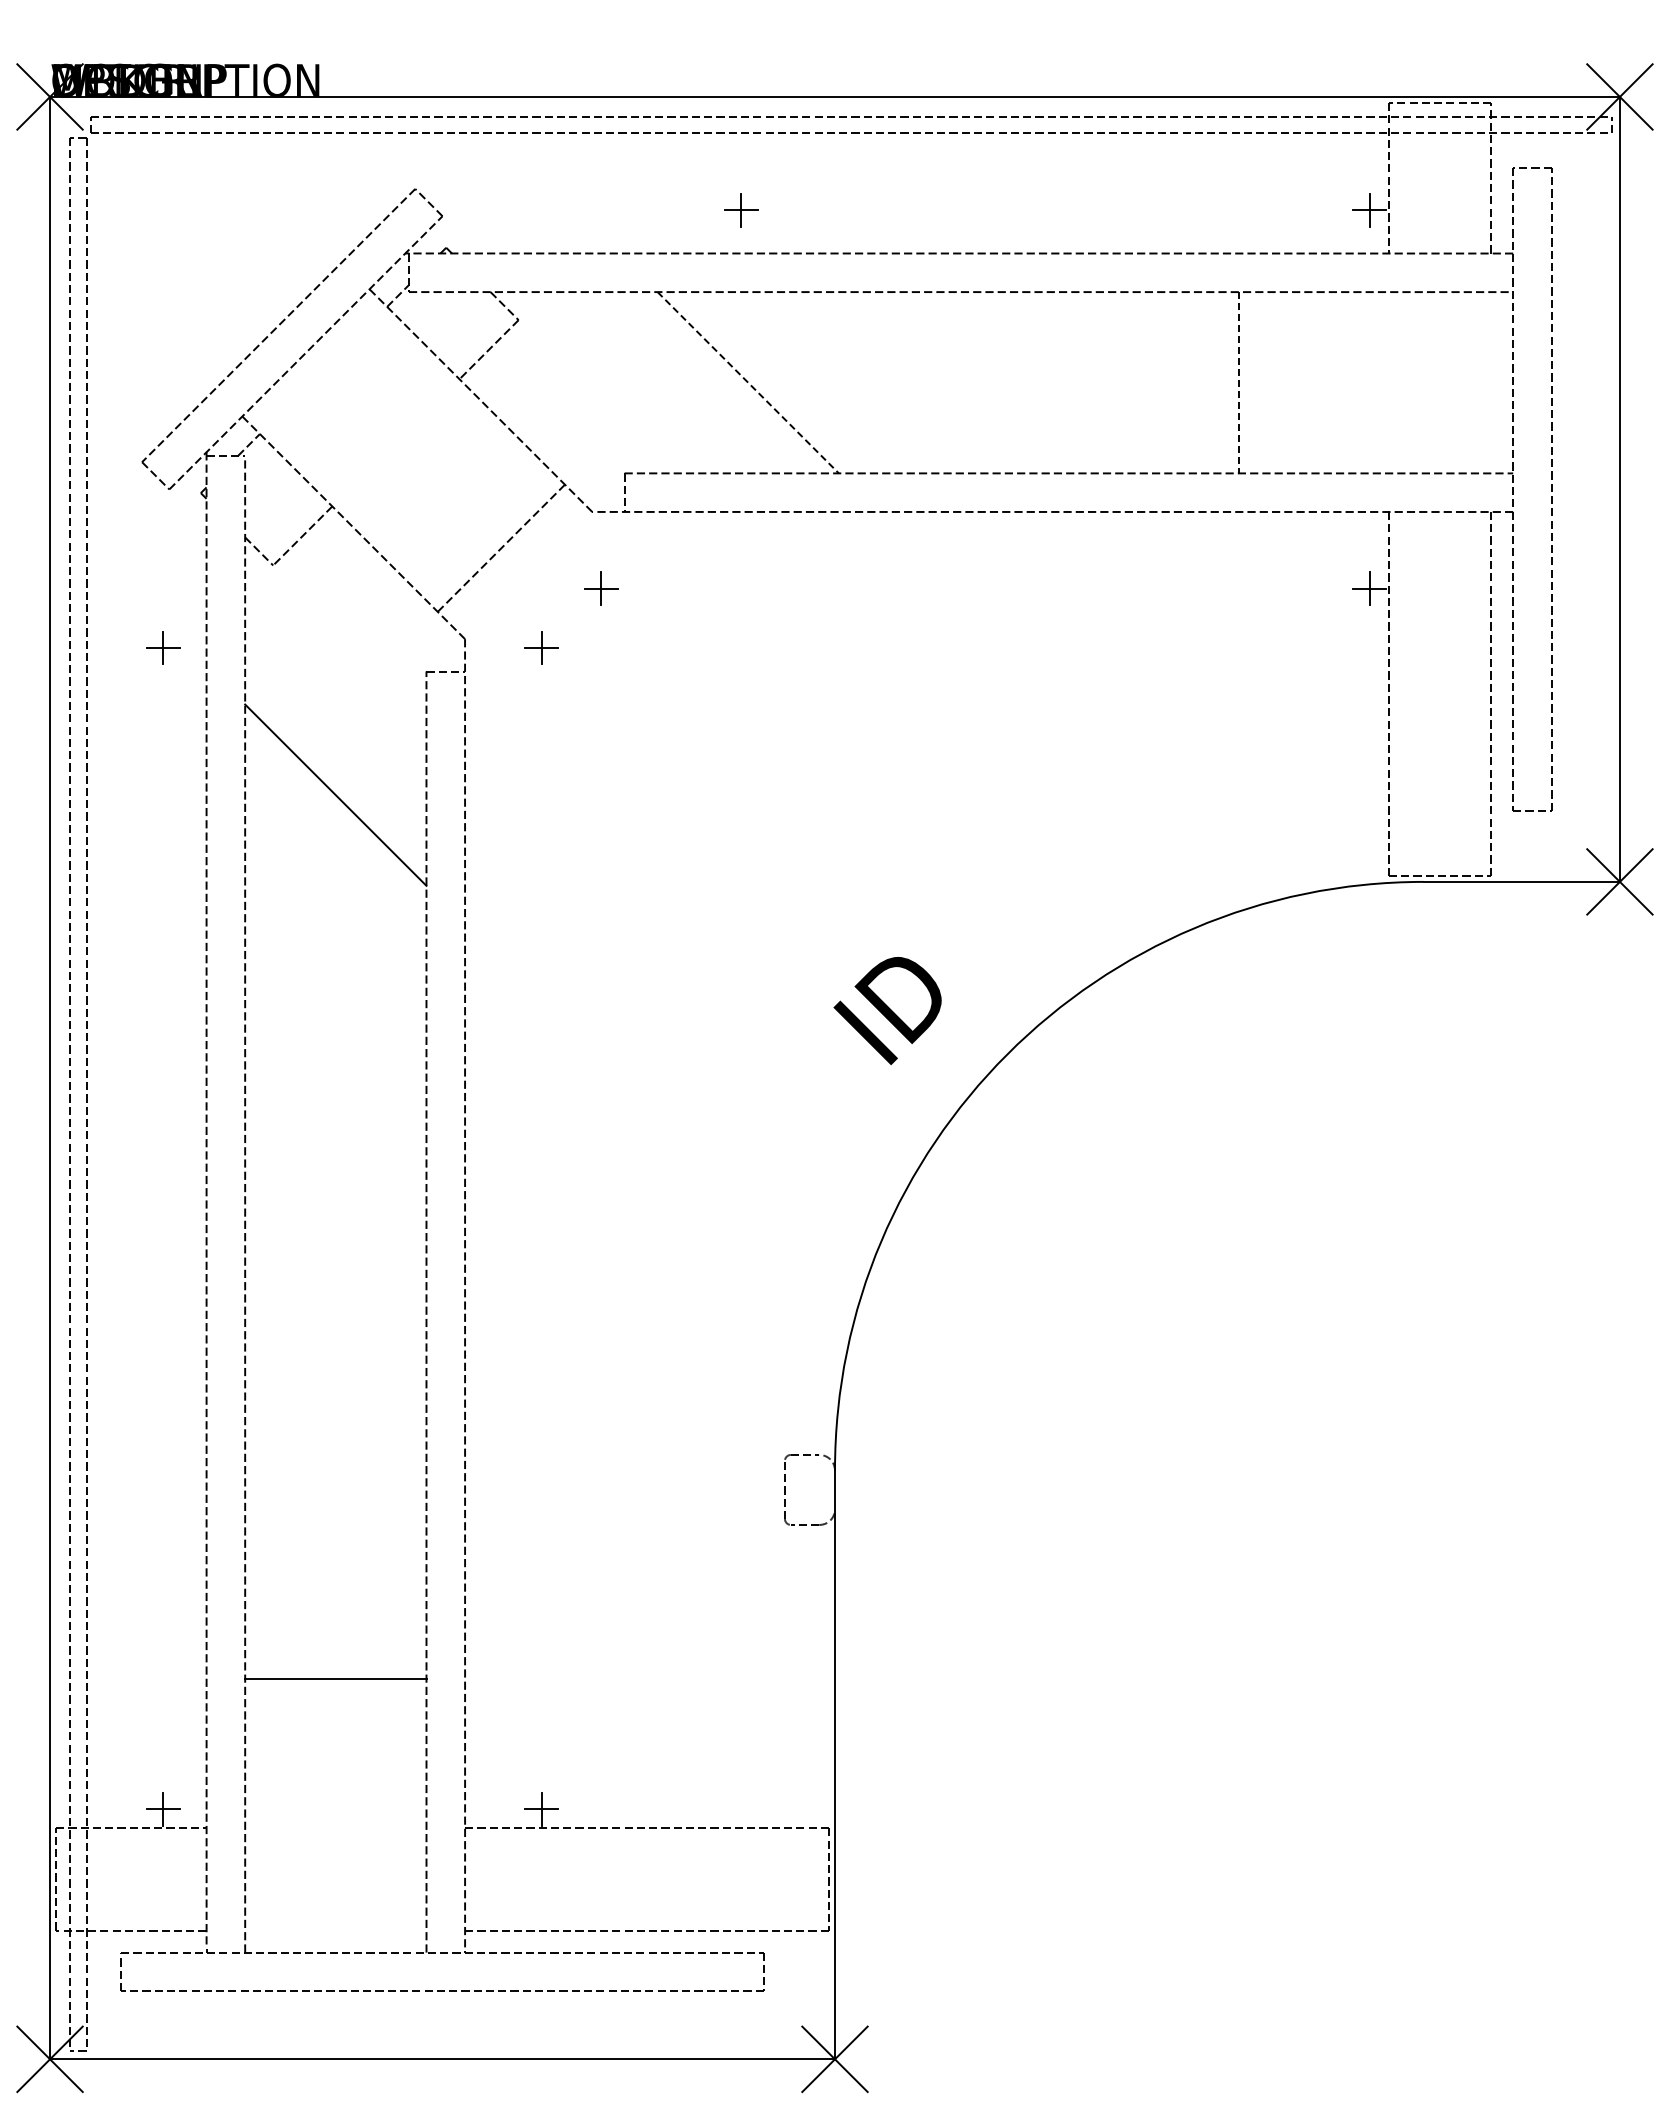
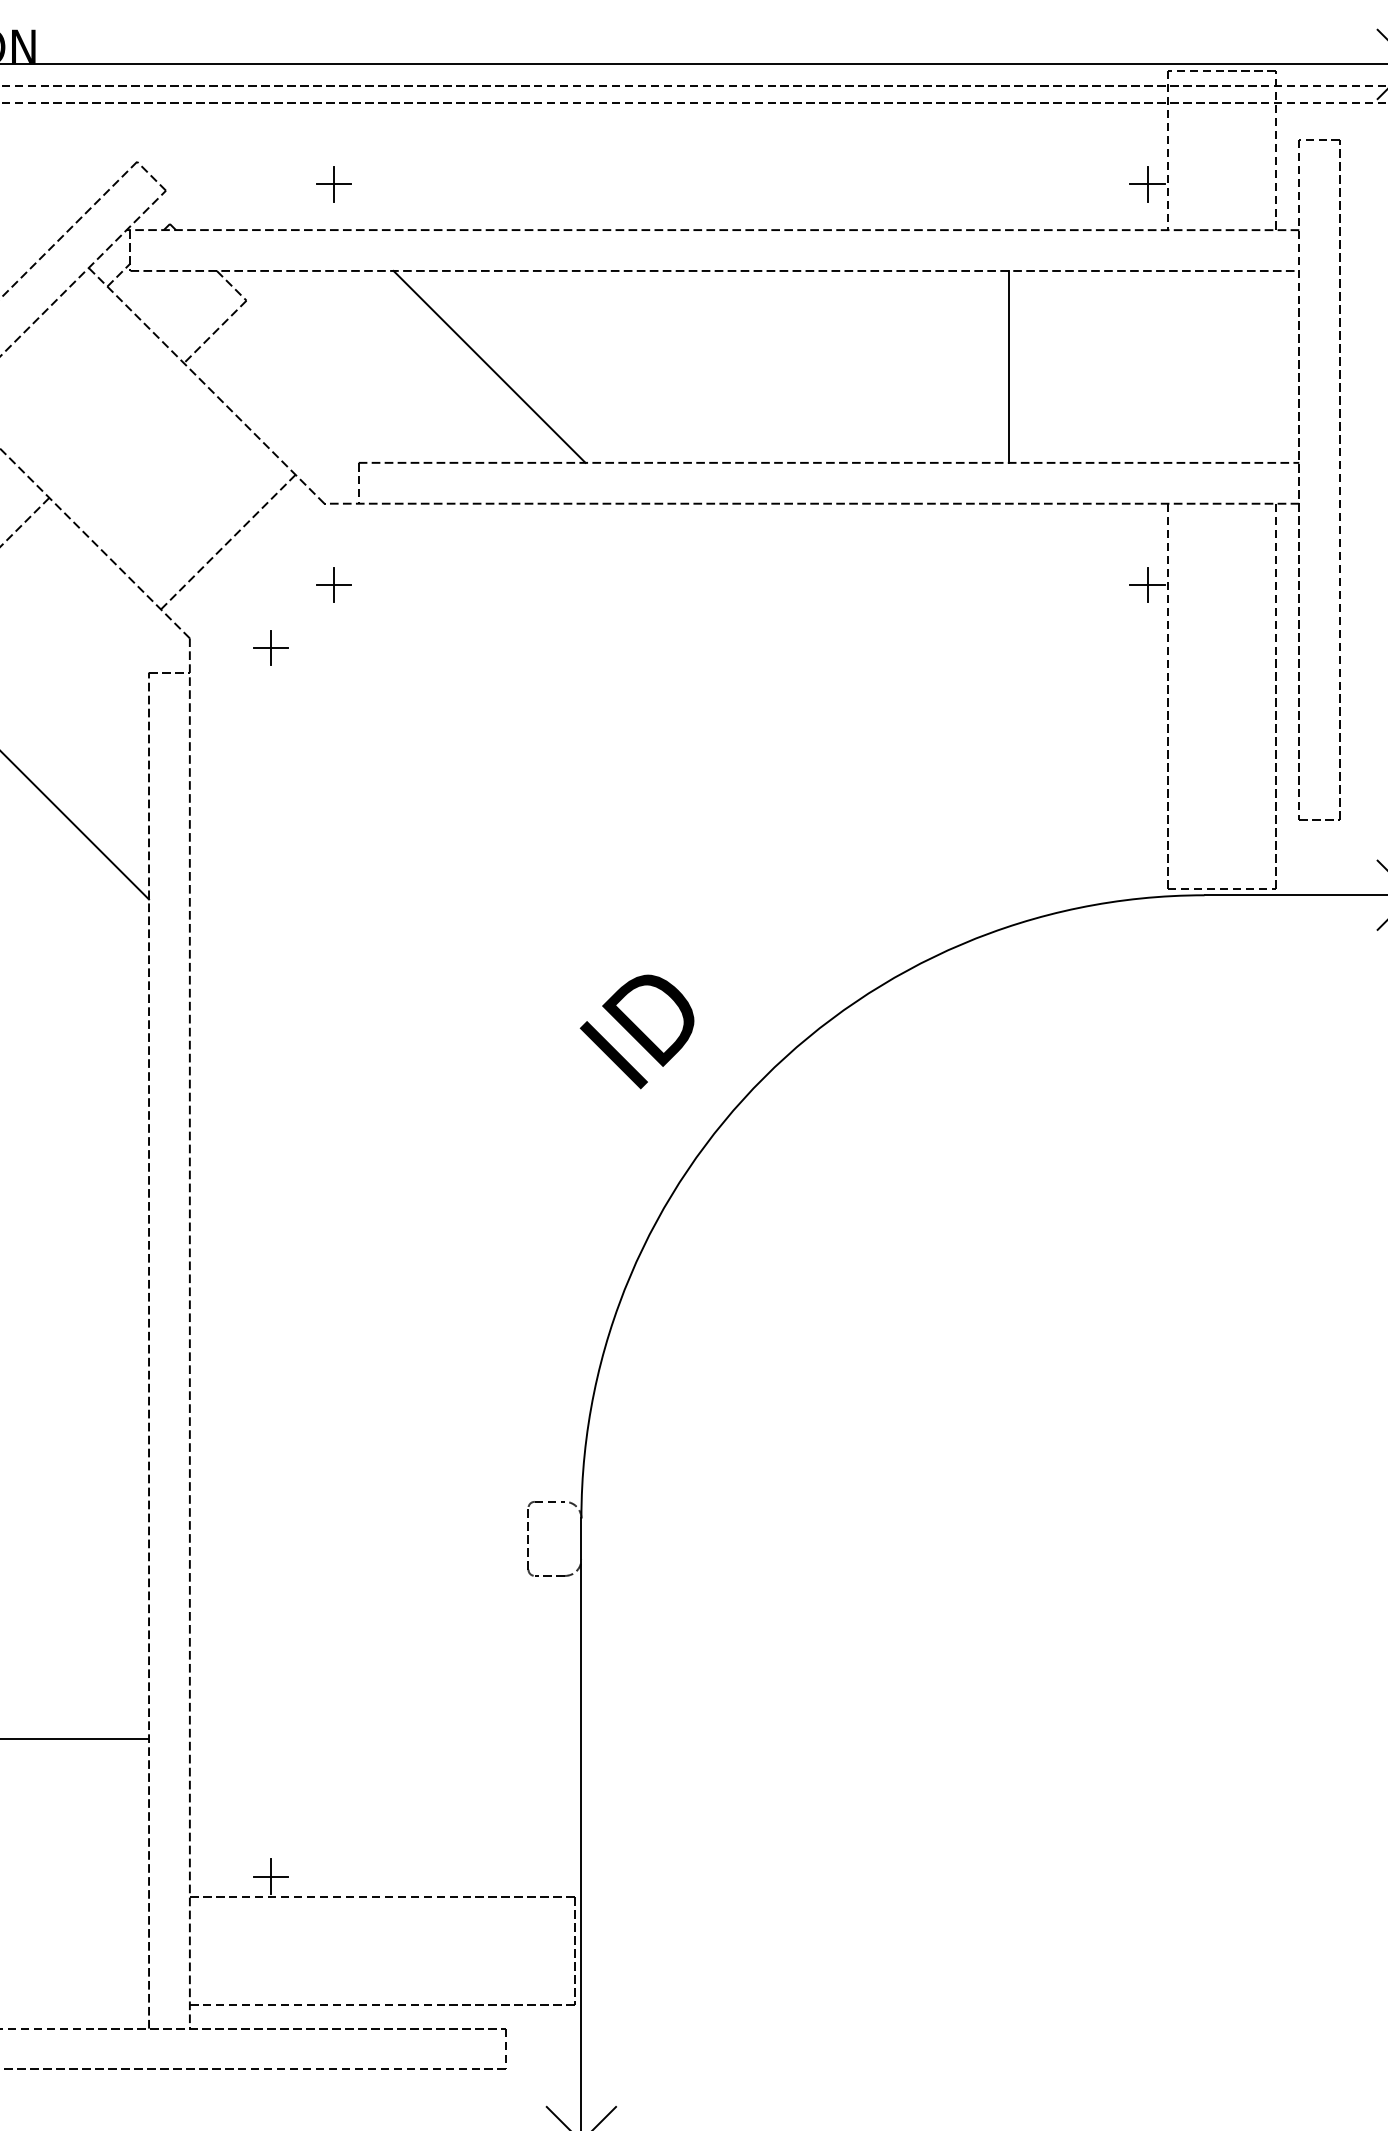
part: (741, 210) -> (334, 184), moved
line: (1239, 382) -> (1009, 366), dashed -> solid
line: (748, 383) -> (489, 367), dashed -> solid

